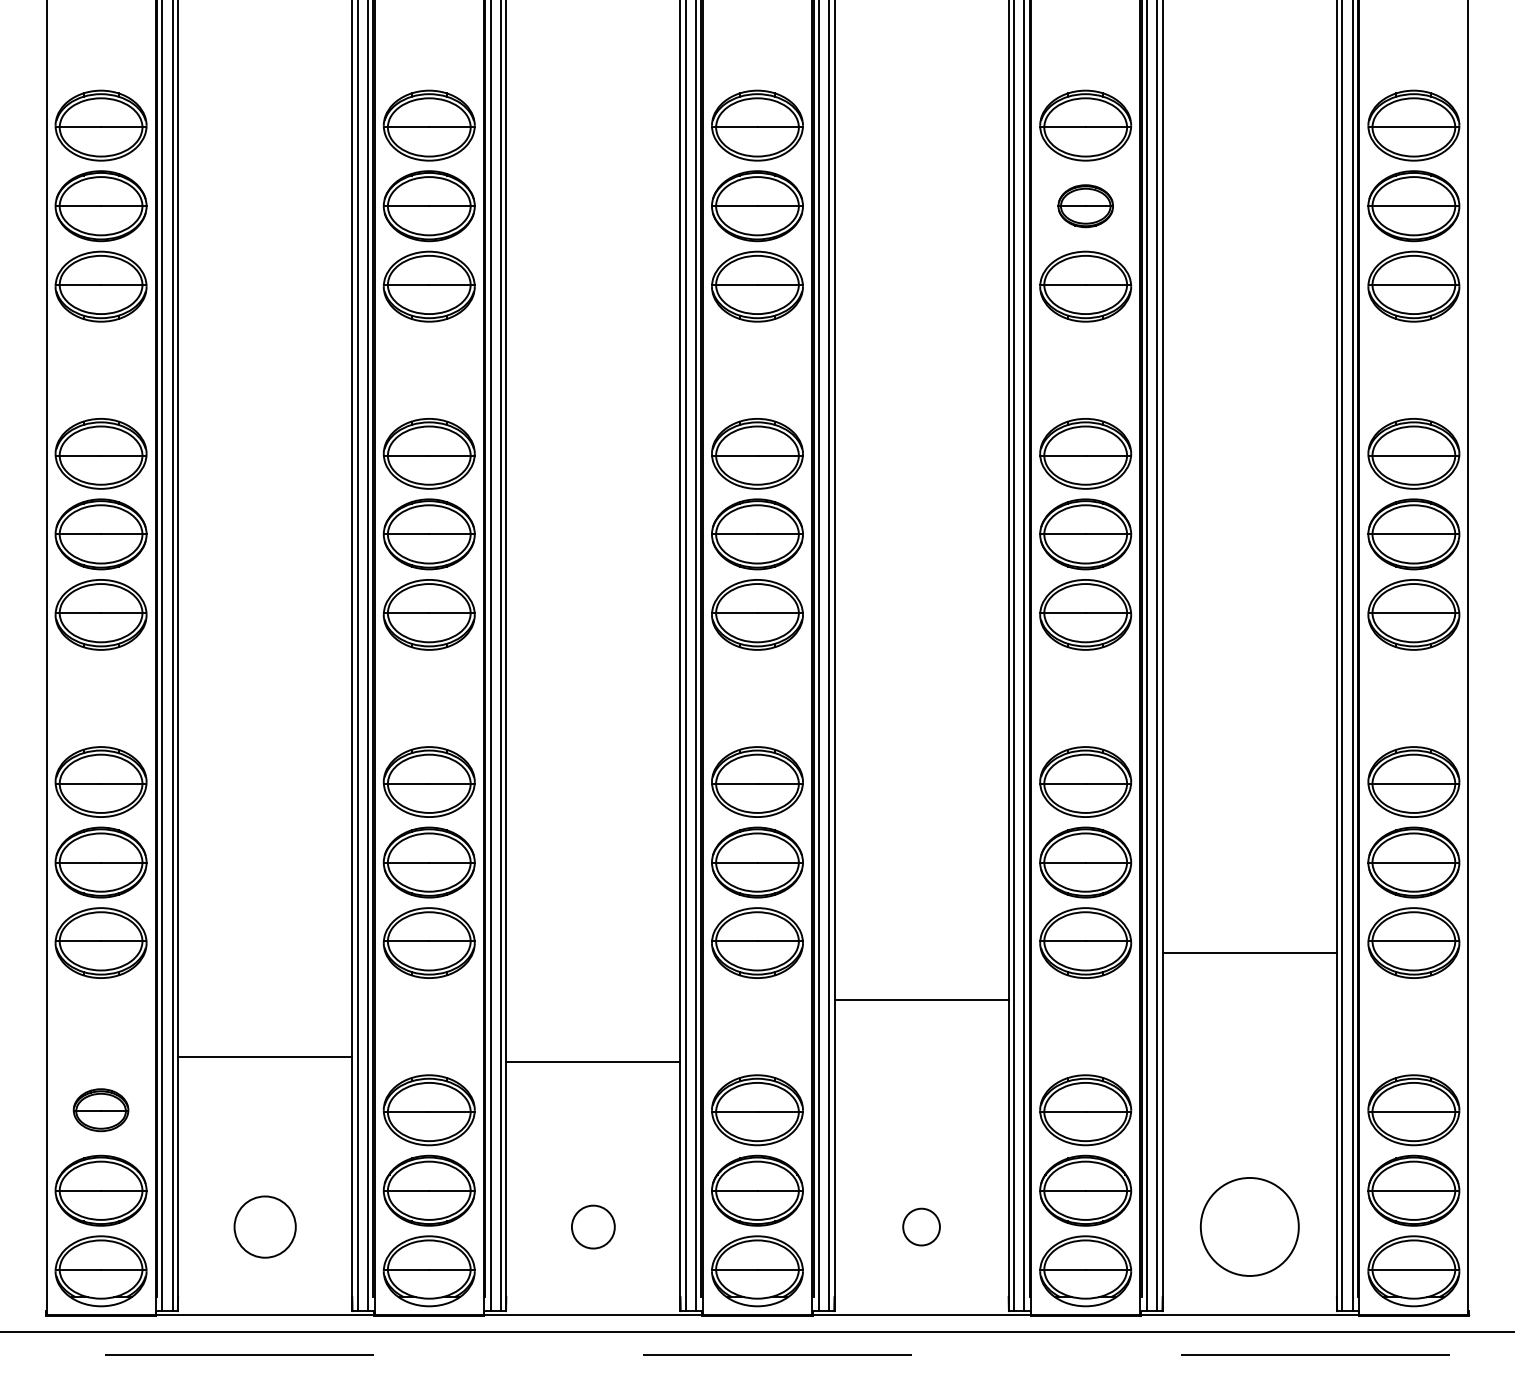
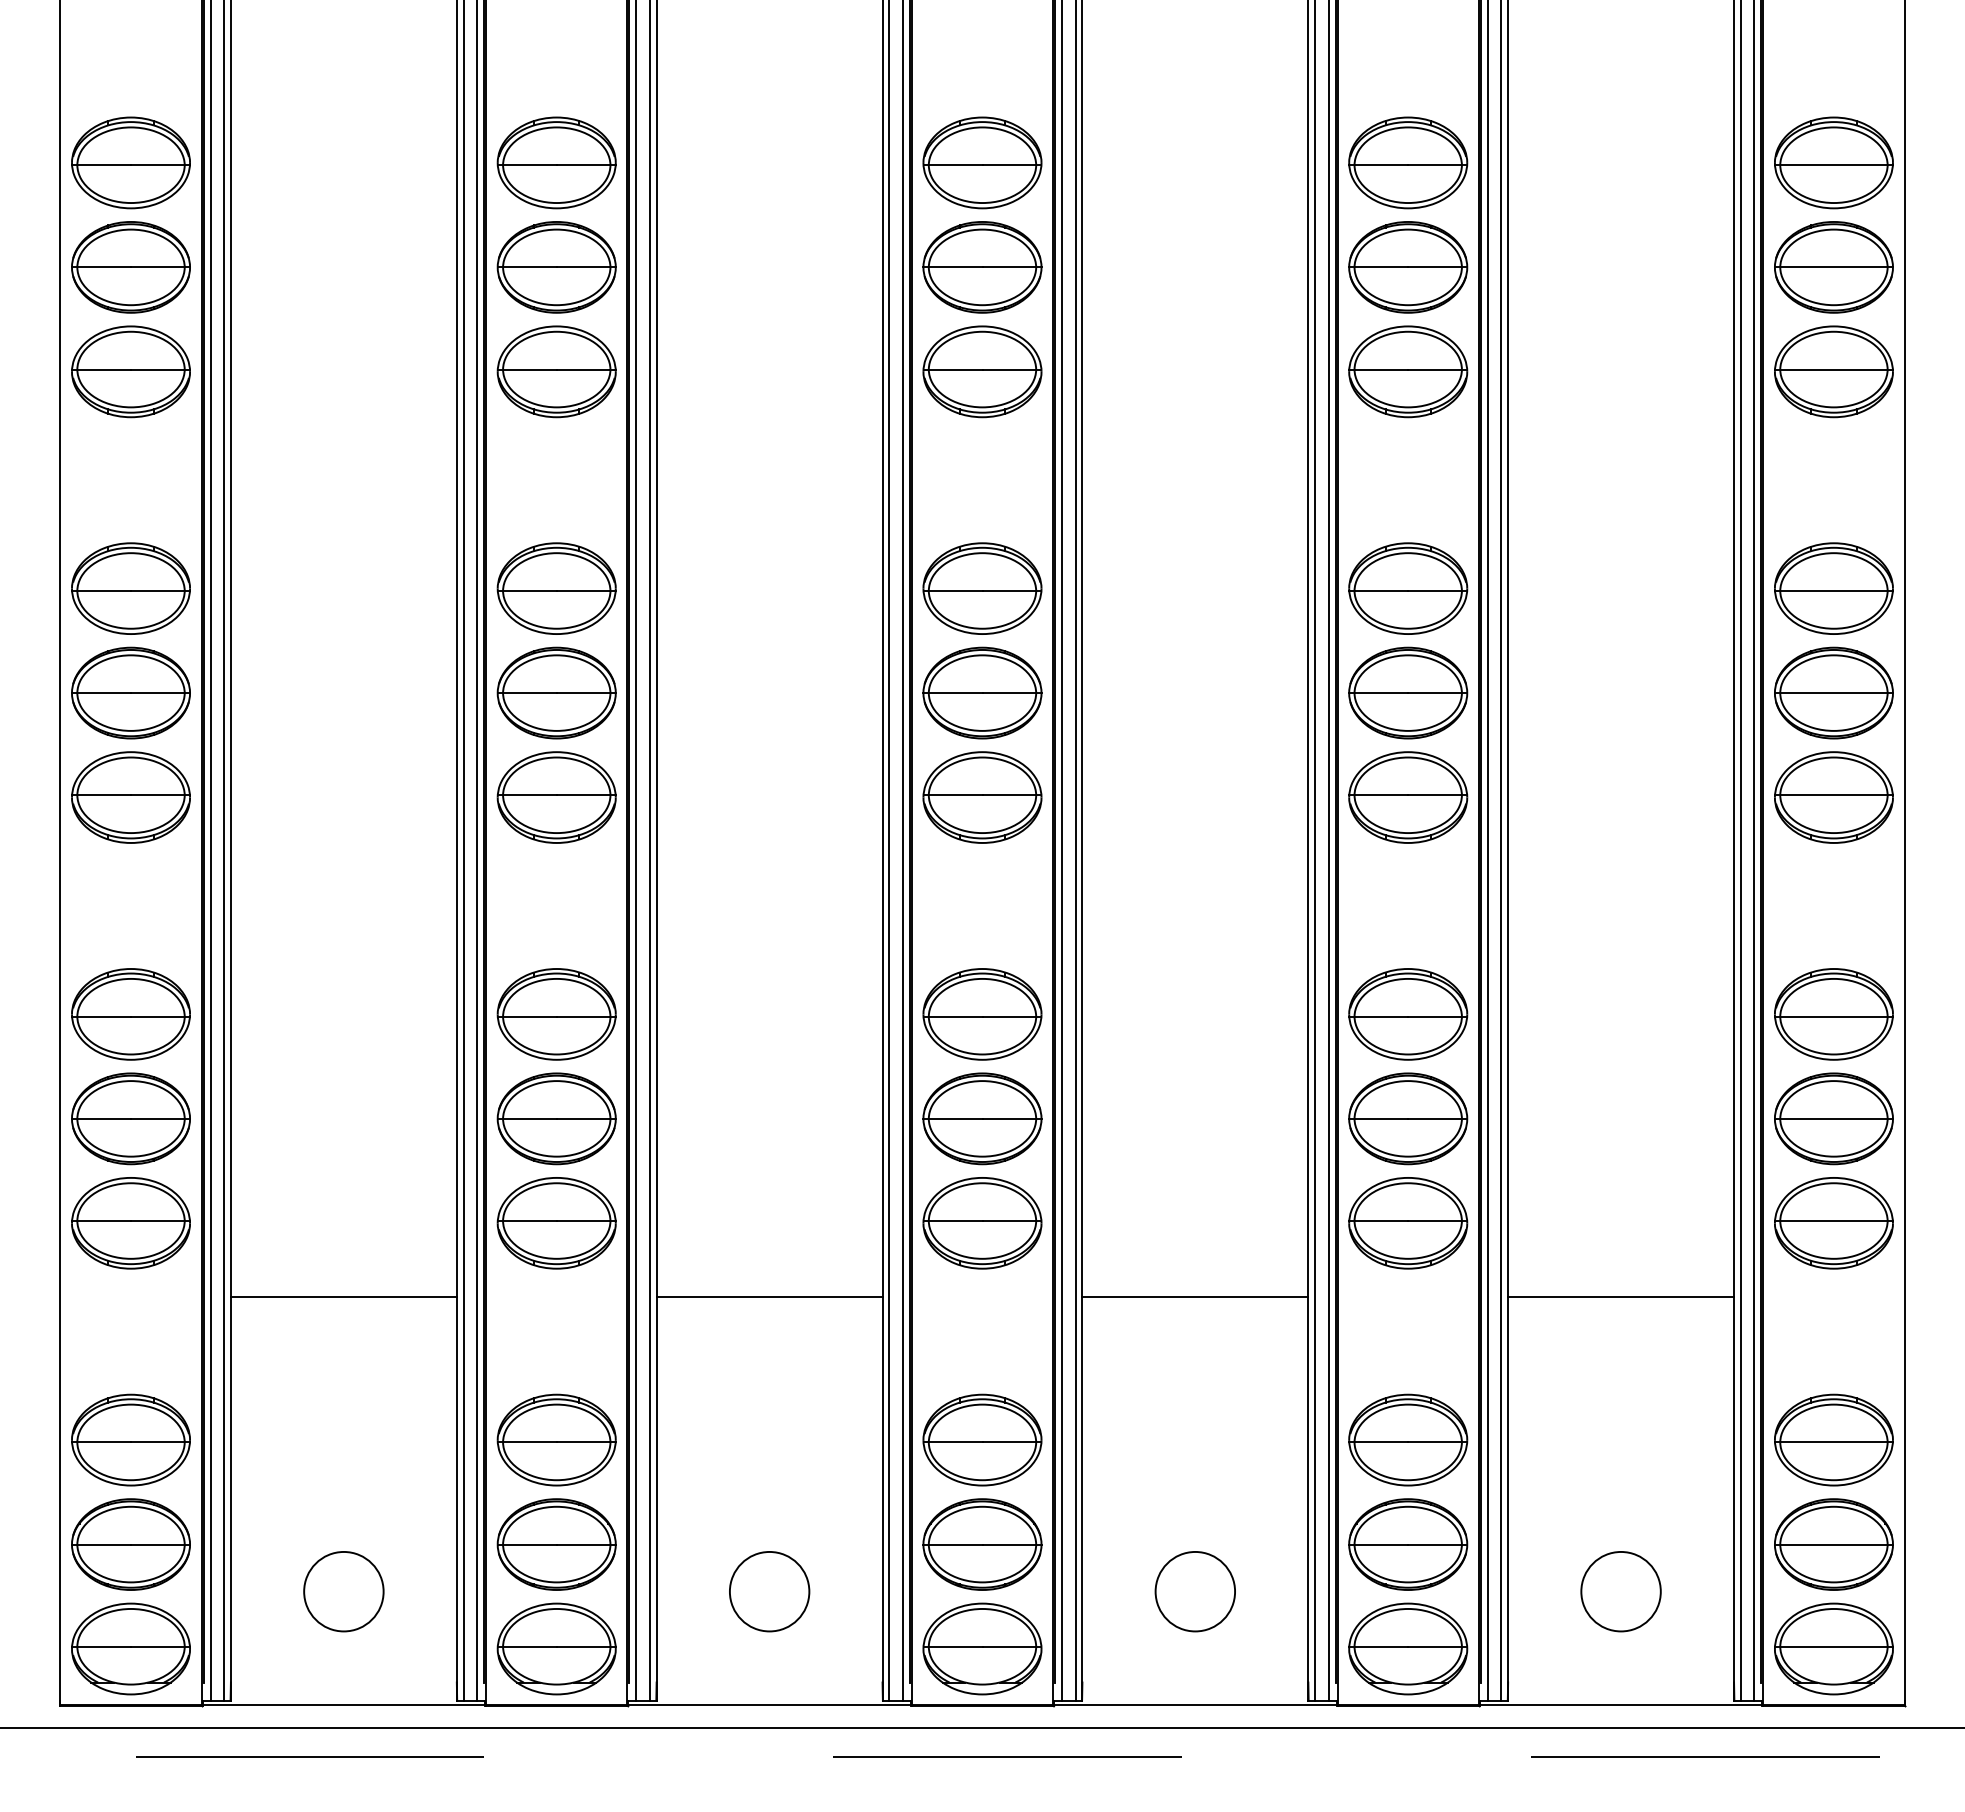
part: (1085, 206) -> (1408, 267), size x1.67
line: (1250, 953) -> (1621, 1296), moved
line: (264, 1056) -> (343, 1296), moved
line: (593, 1061) -> (769, 1296), moved
part: (100, 1109) -> (130, 1439), size x1.67
circle: (593, 1226) -> (769, 1591), size x1.43
circle: (921, 1226) -> (1195, 1591), size x1.67
circle: (1249, 1226) -> (1620, 1591), size x0.62

